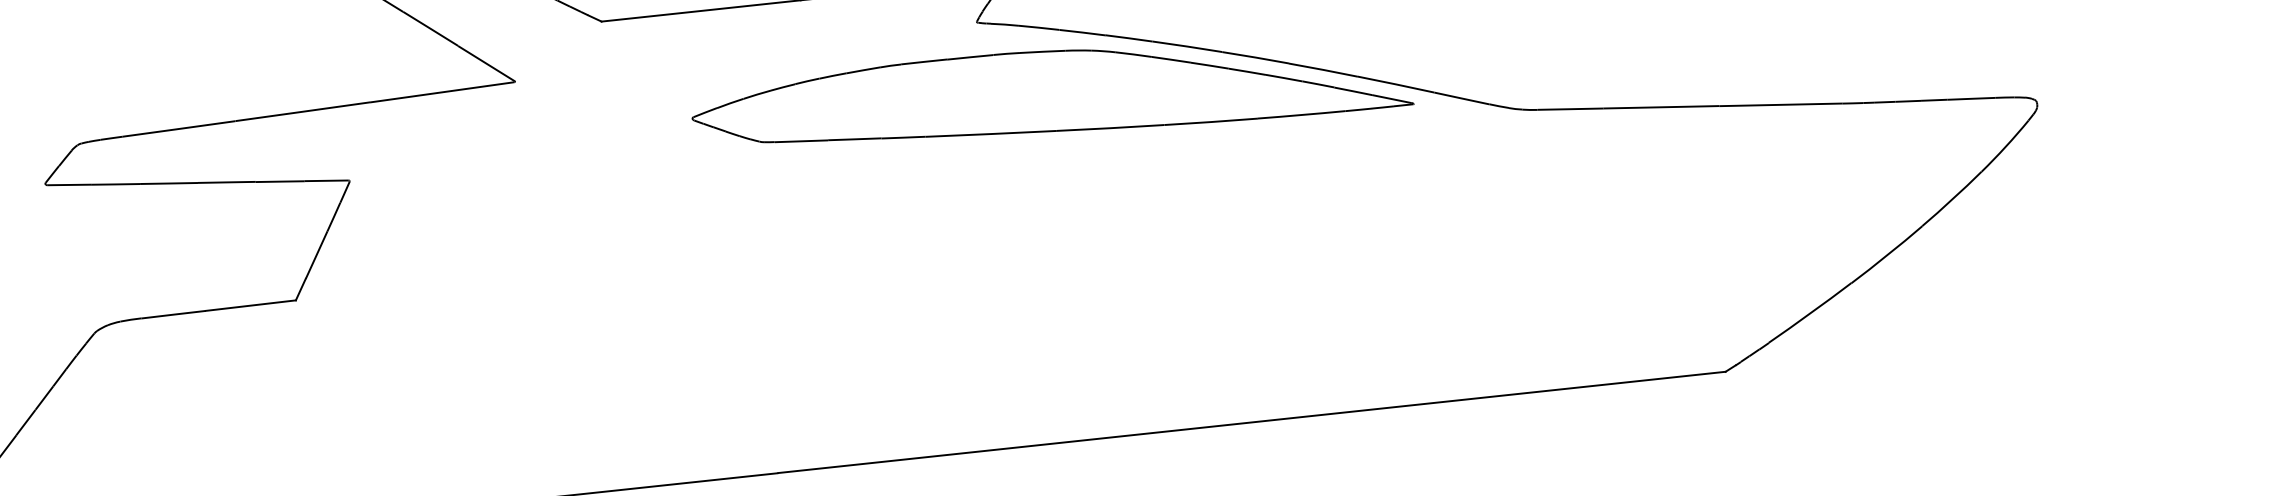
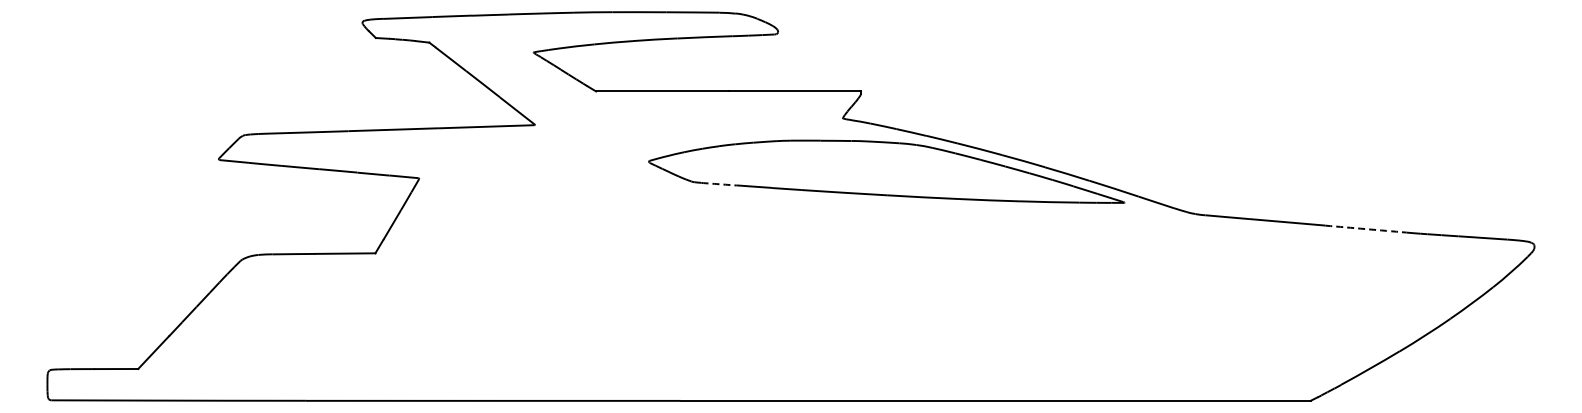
arc: (1780, 105) -> (1365, 229), solid -> dashed
arc: (802, 141) -> (719, 184), solid -> dashed

